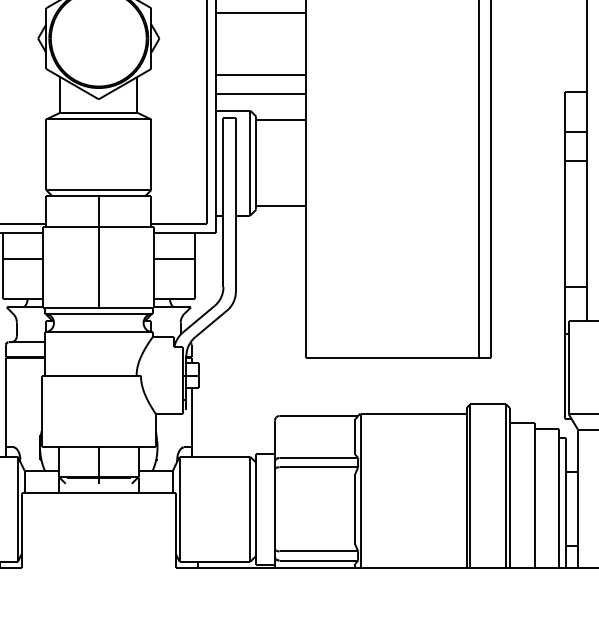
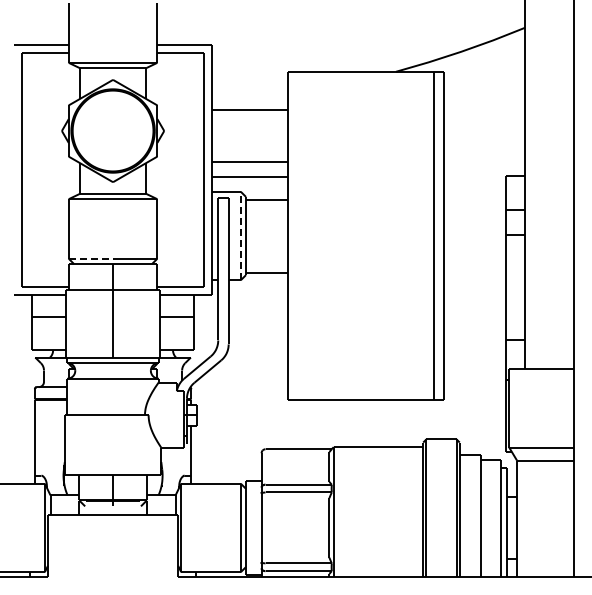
line: (249, 162) -> (240, 235), solid -> dashed
line: (73, 189) -> (91, 258), solid -> dashed

